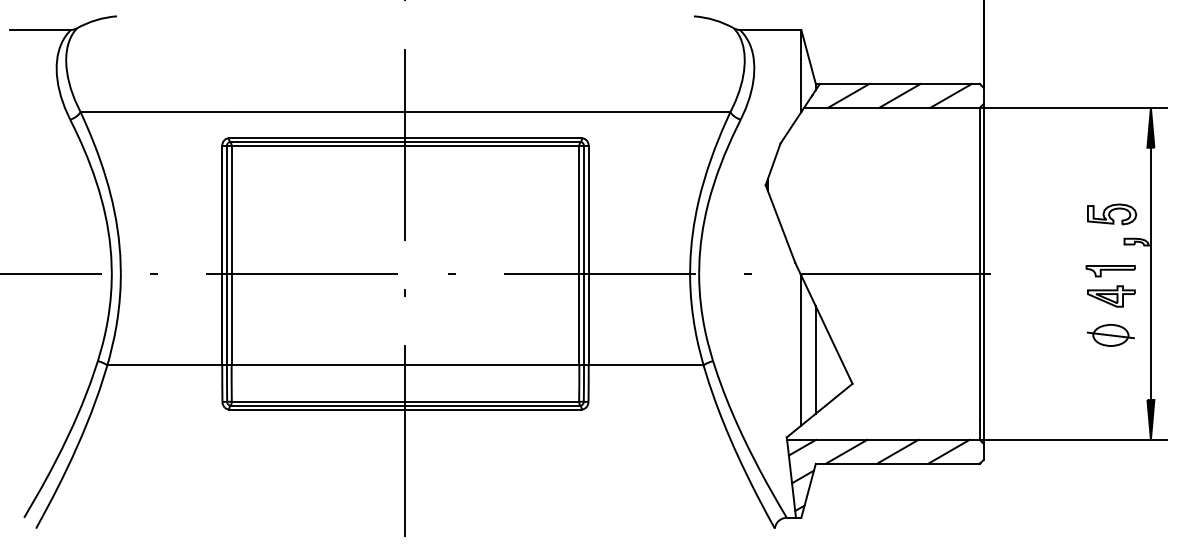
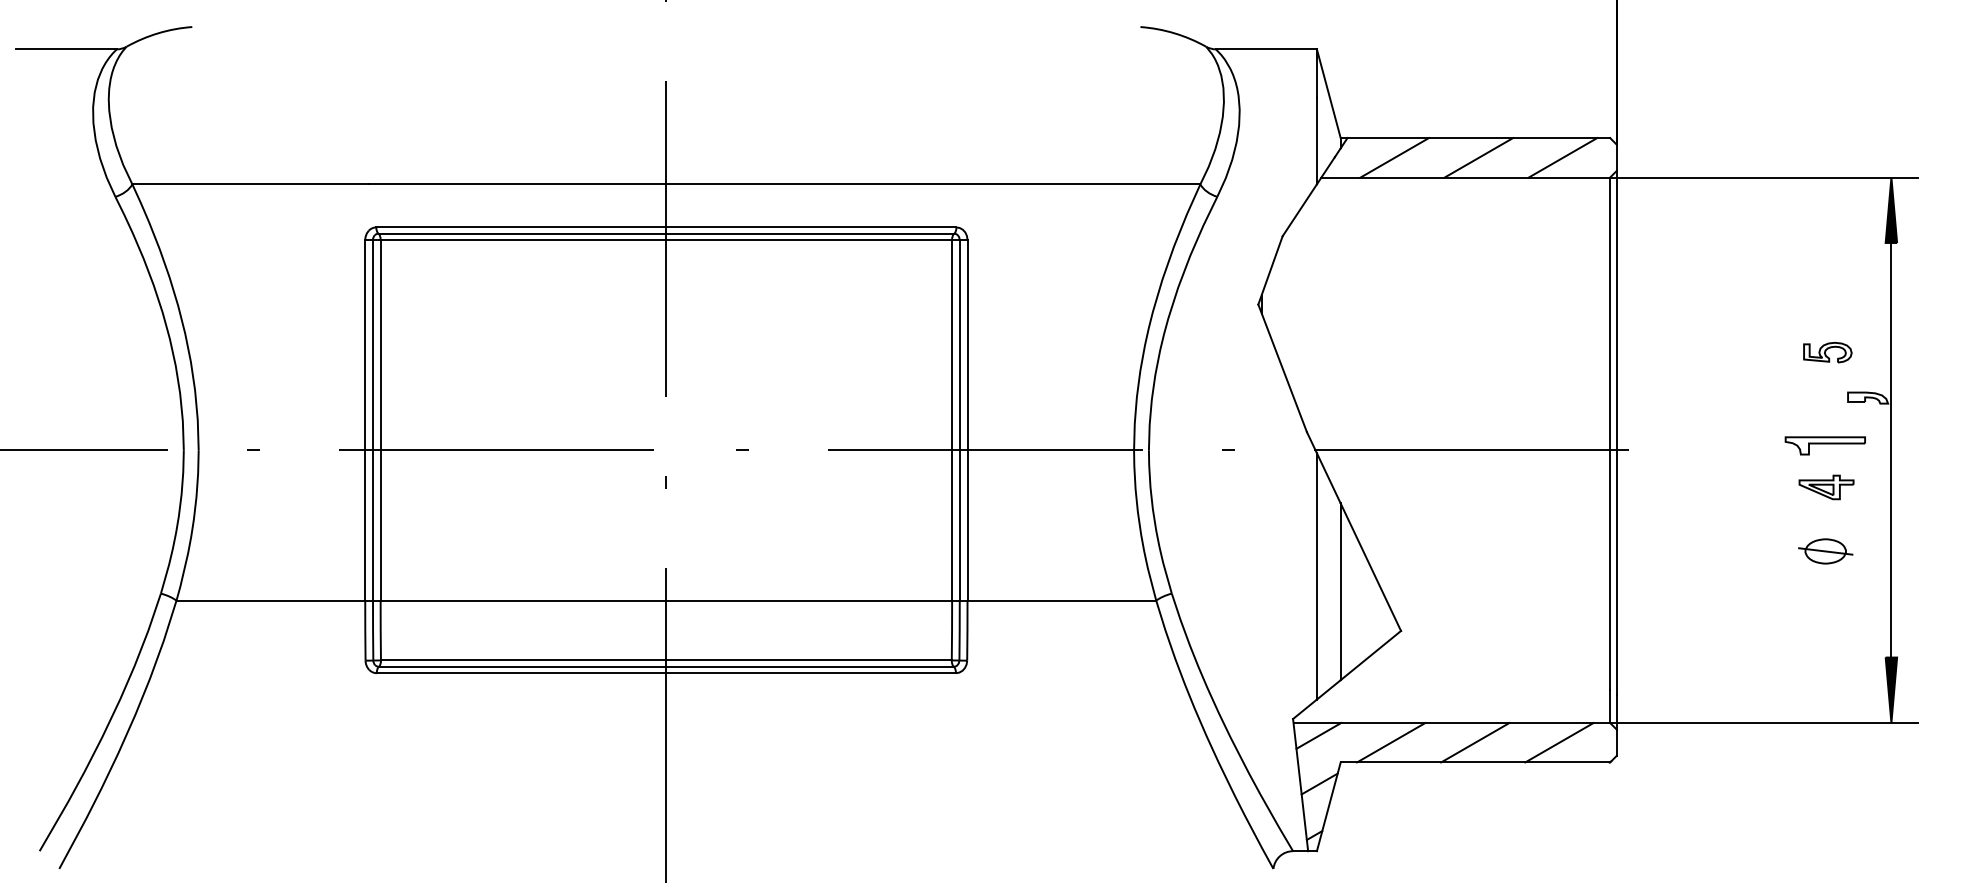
part: (1112, 214) -> (1828, 352), size x0.6
part: (1111, 296) -> (1826, 487), size x0.7
part: (1110, 335) -> (1824, 551), size x0.7

